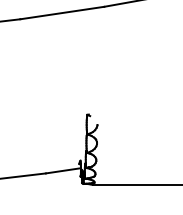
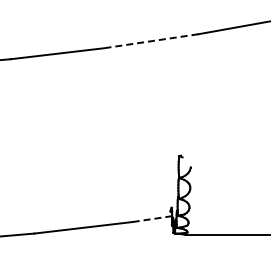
line: (62, 13) -> (151, 41), solid -> dashed
line: (63, 171) -> (152, 219), solid -> dashed

